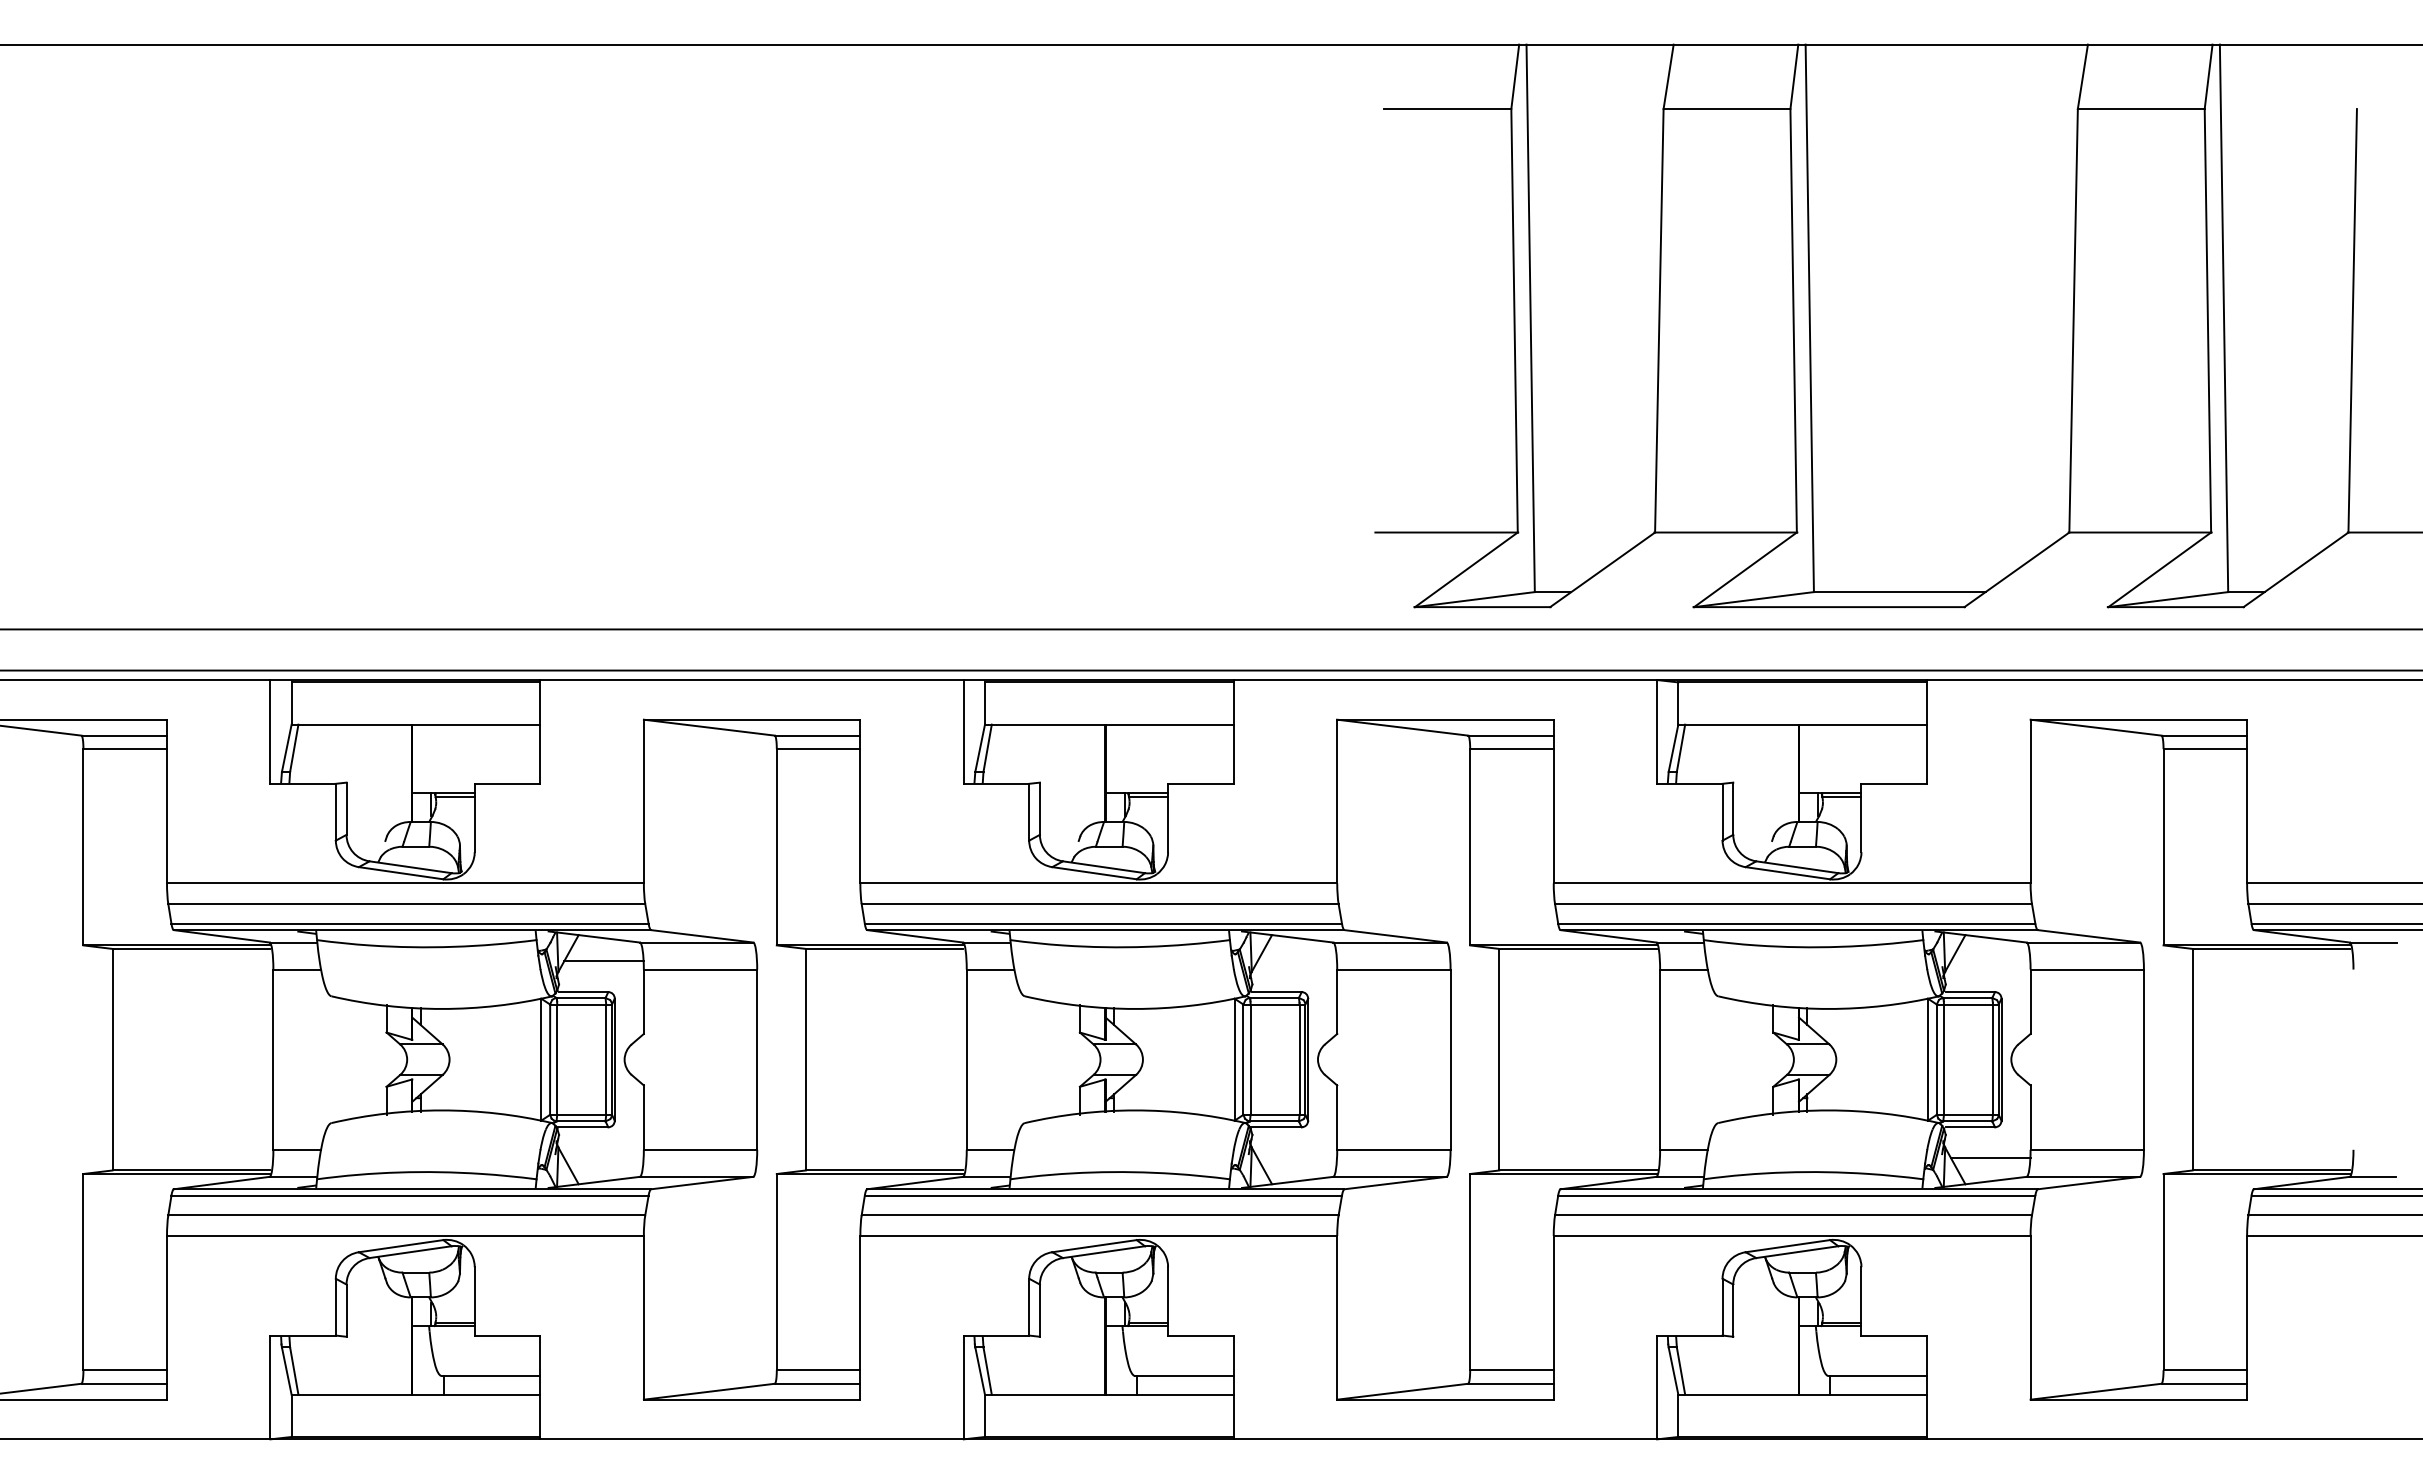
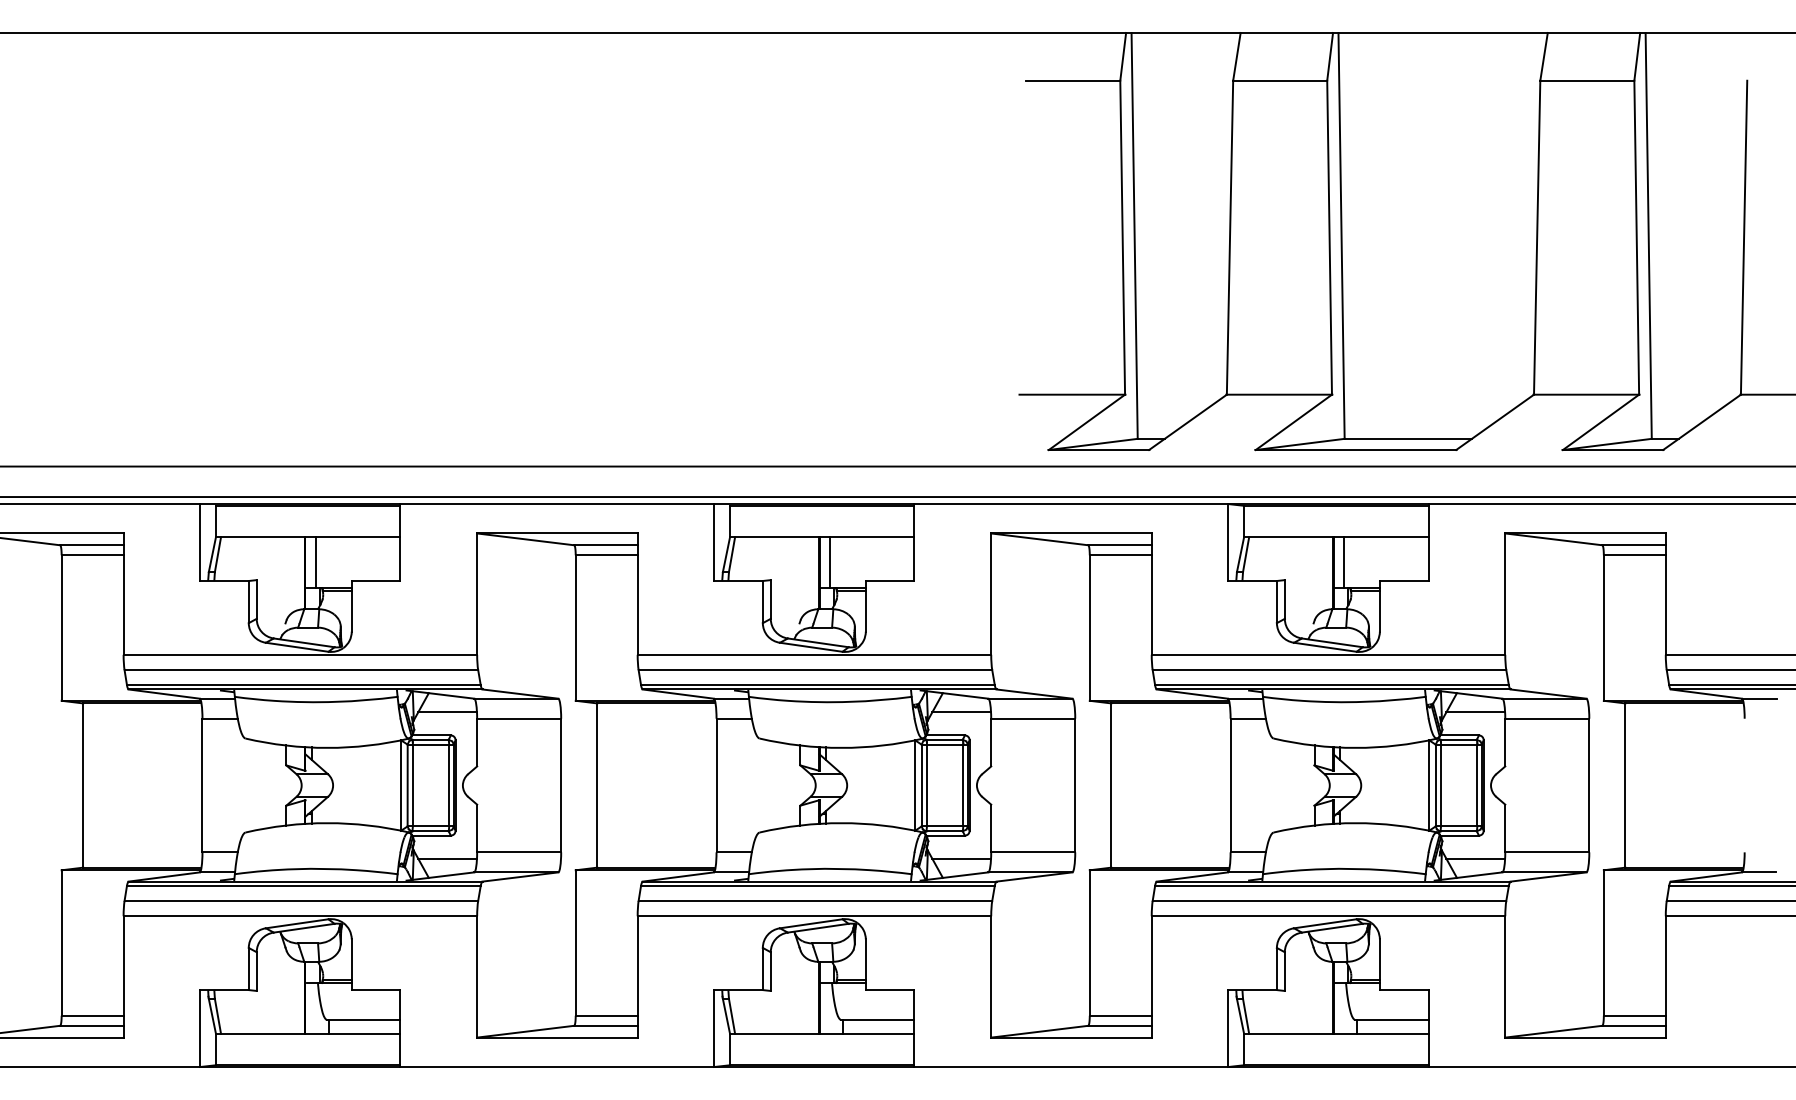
line: (426, 758) -> (316, 562), added
line: (1120, 758) -> (830, 562), added
line: (1813, 758) -> (1344, 562), added
line: (1297, 961) -> (961, 712), added
line: (1990, 961) -> (1475, 712), added
line: (603, 1158) -> (447, 858), added
line: (1297, 1158) -> (961, 858), added

